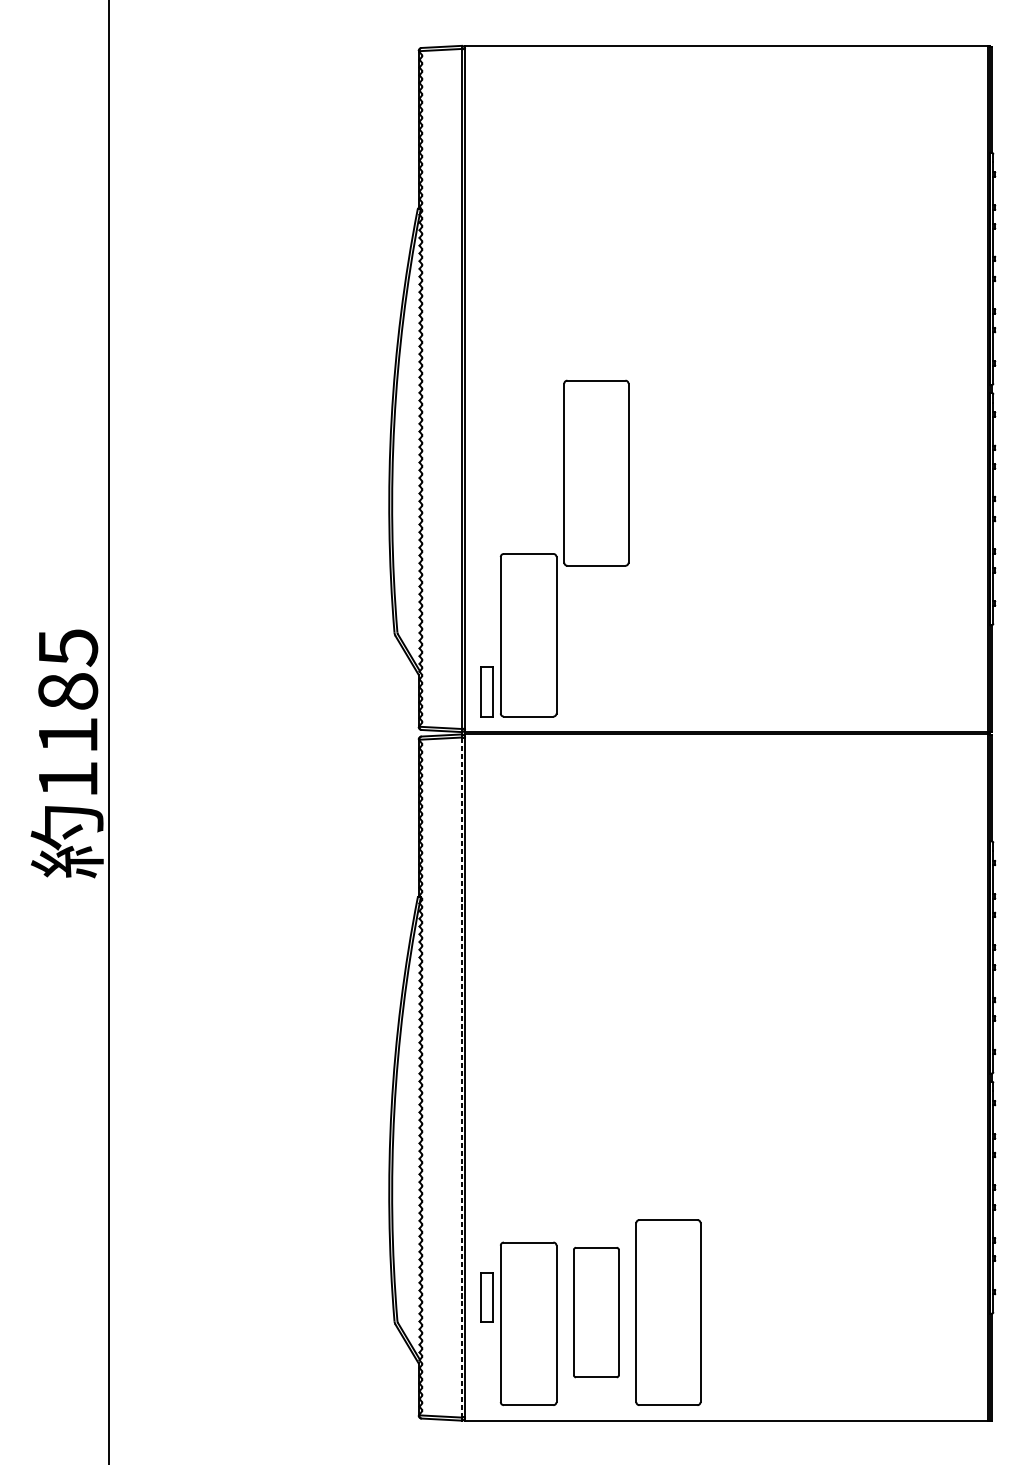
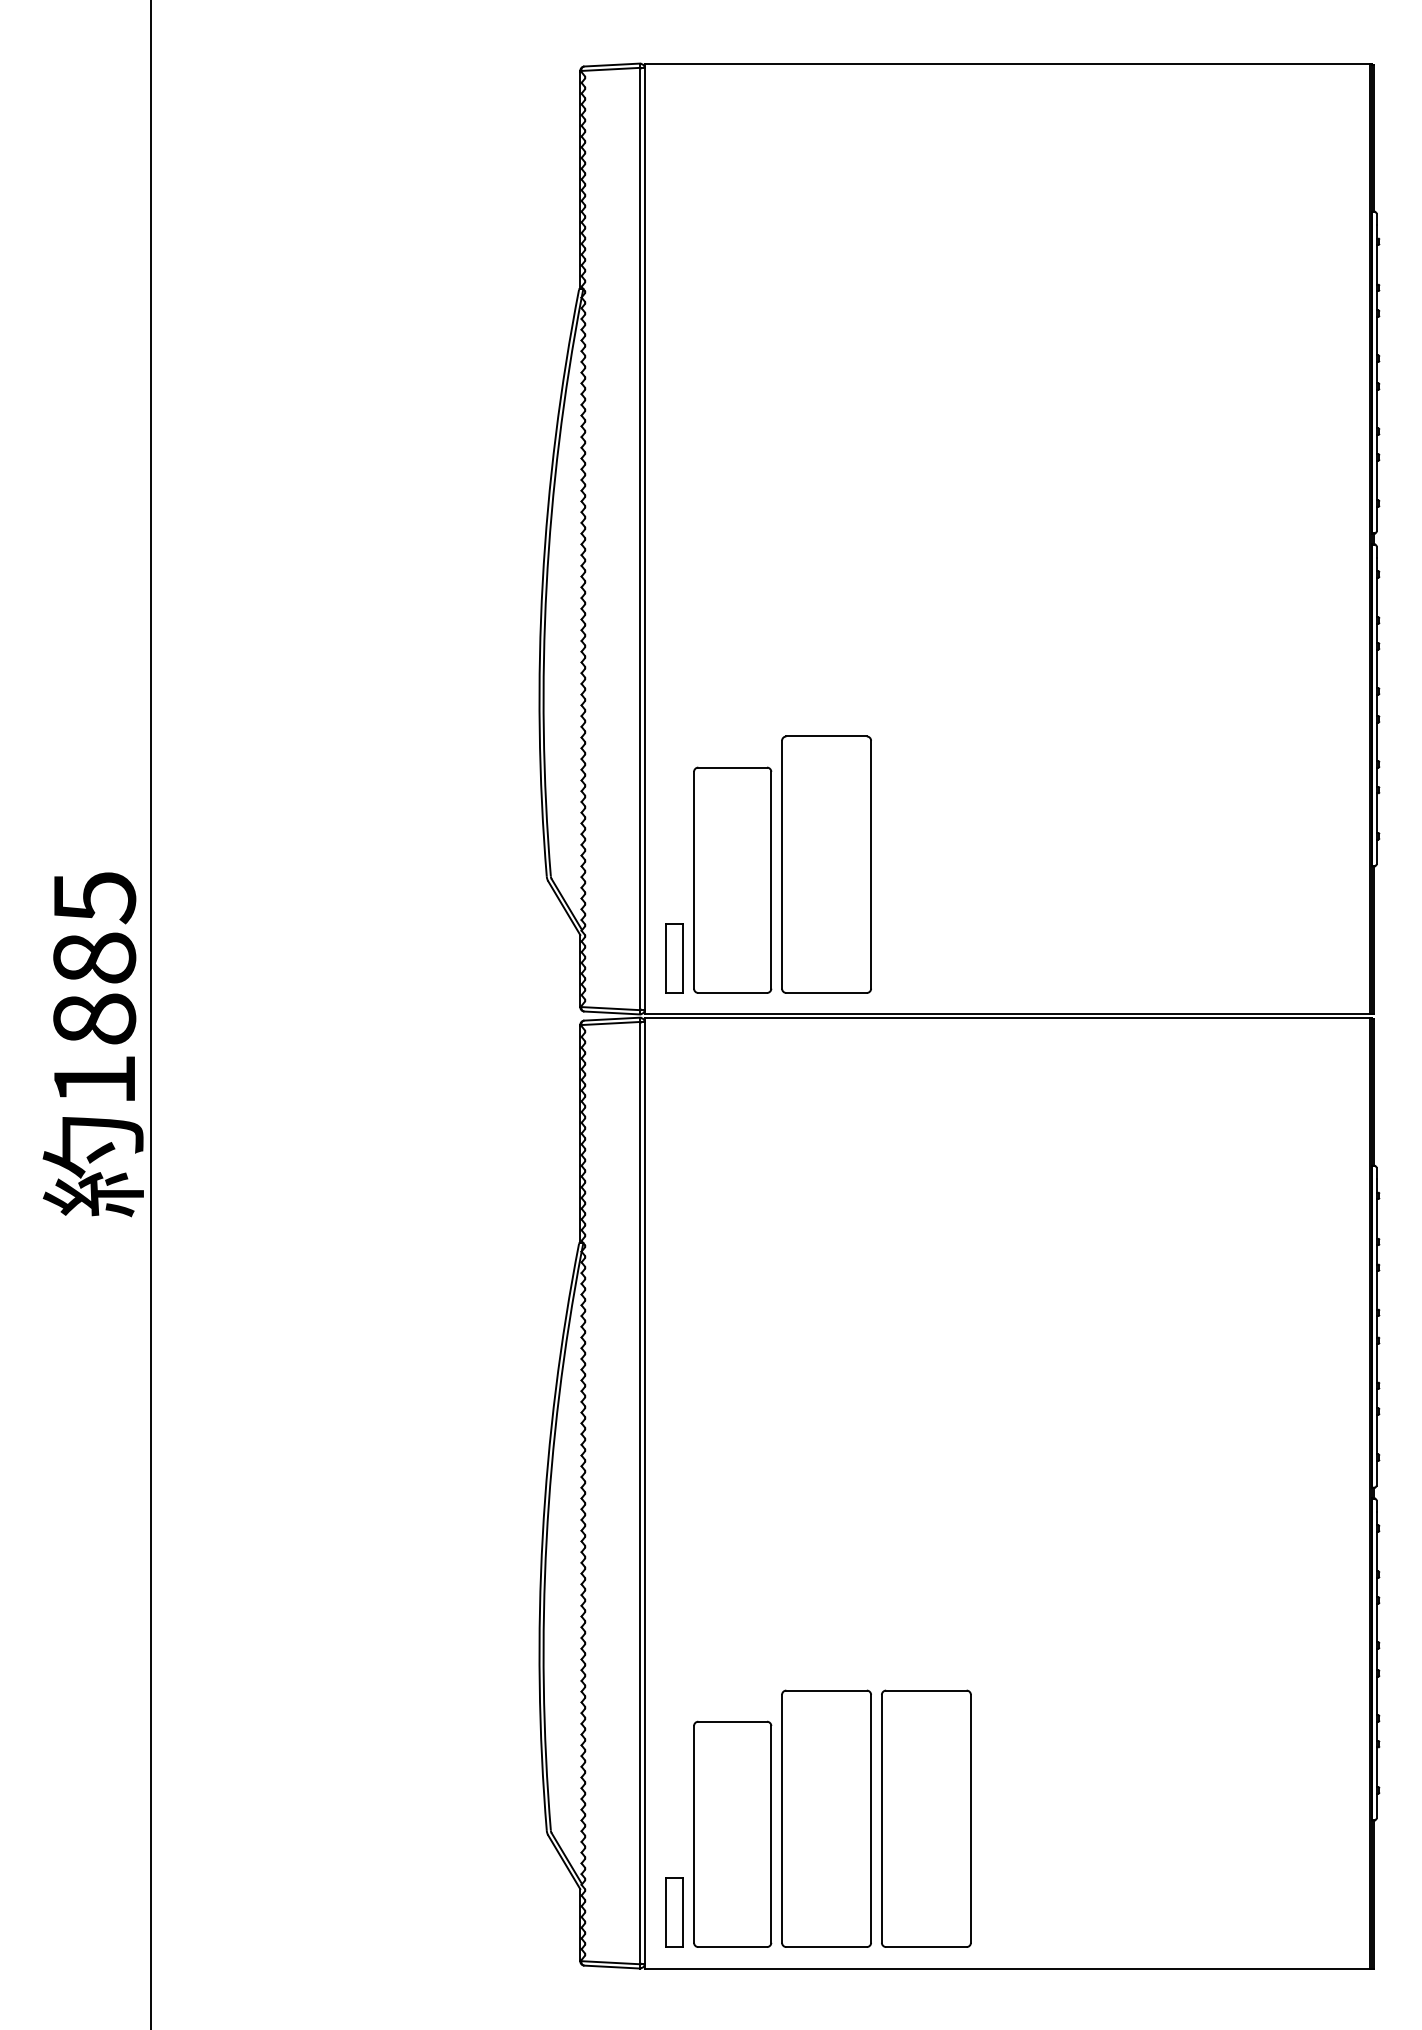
part: (596, 473) -> (826, 864), moved
text: (68, 735) -> (94, 1018), 1185 -> 1885
line: (462, 1077) -> (640, 1492), dashed -> solid
part: (486, 1297) -> (674, 1912), moved
part: (596, 1312) -> (826, 1818), size x1.43

